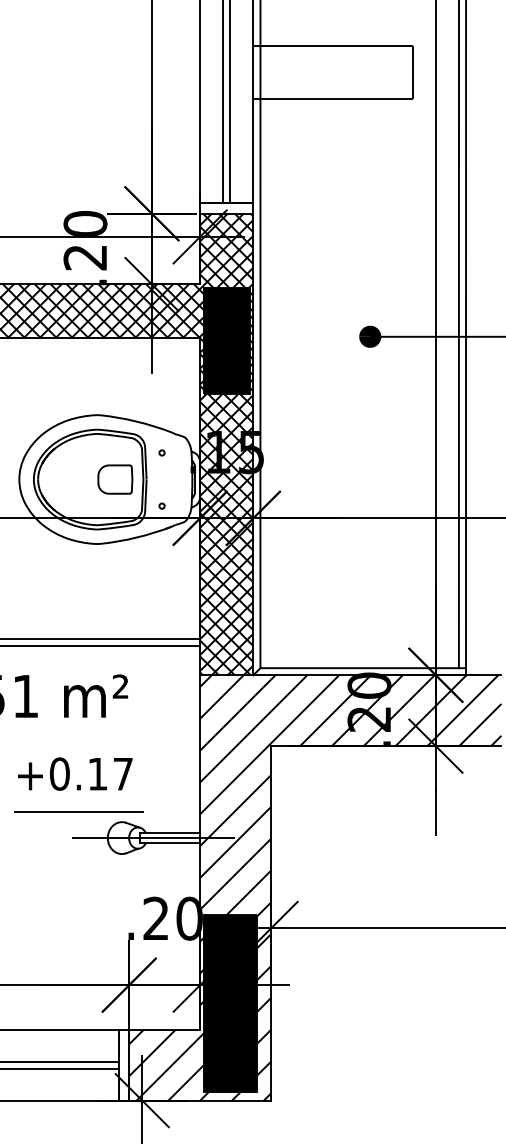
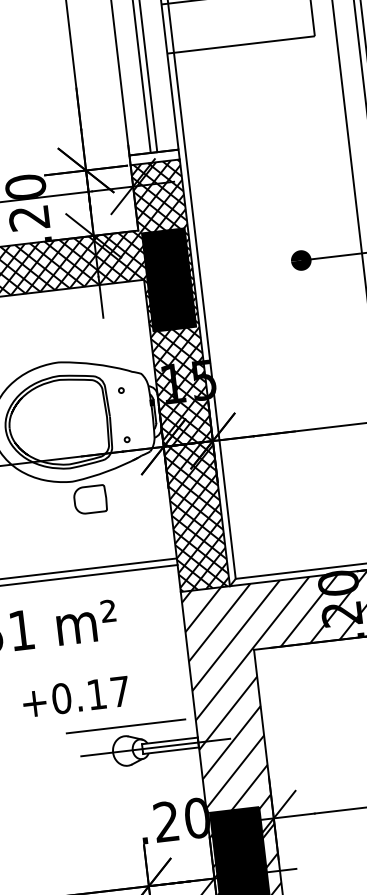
part: (115, 479) -> (90, 499), moved
line: (78, 811) -> (125, 726), moved

